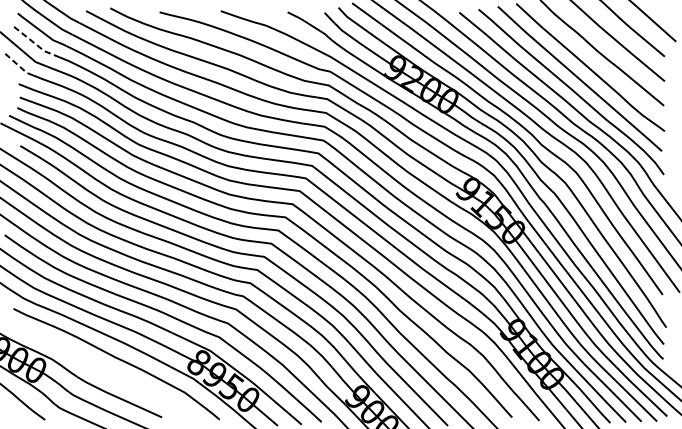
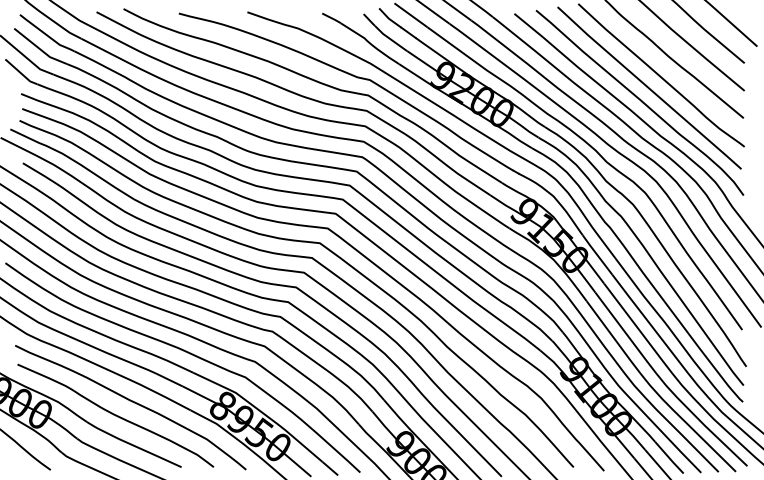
line: (35, 44) -> (39, 49), dashed -> solid
line: (18, 65) -> (20, 73), dashed -> solid
curve: (103, 371) -> (115, 415), added

